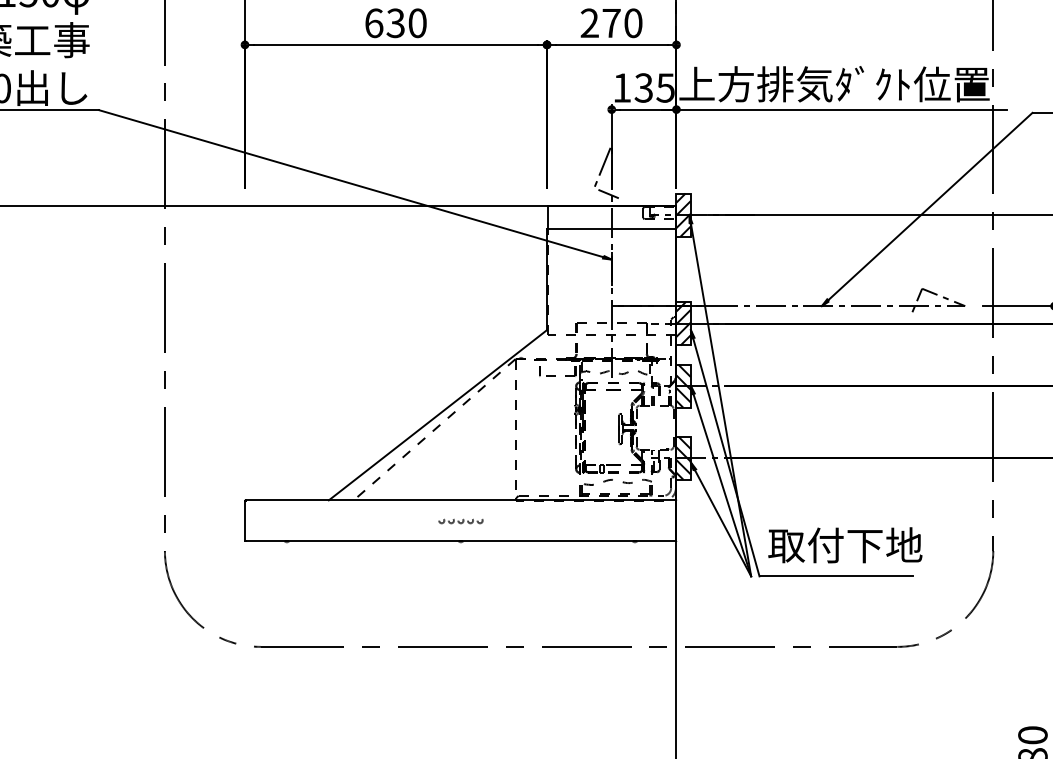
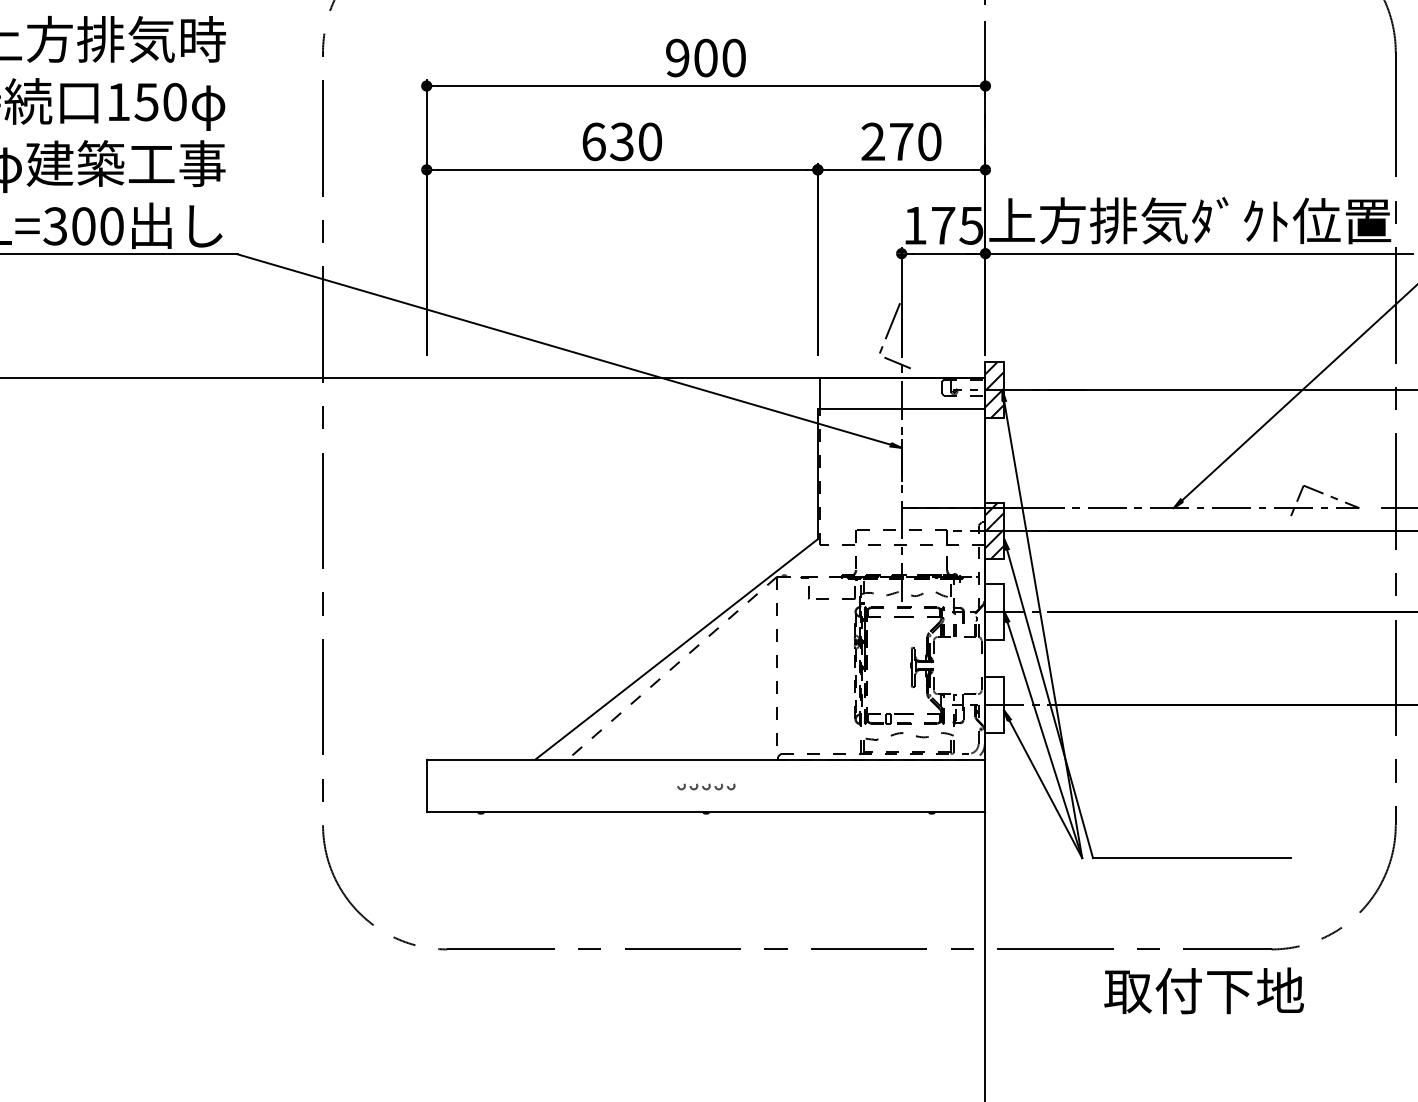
text: (644, 87) -> (943, 225), 135 -> 175
hatch: (683, 385) -> (994, 611), removed
hatch: (683, 457) -> (994, 704), removed
text: (844, 545) -> (1203, 990), moved

